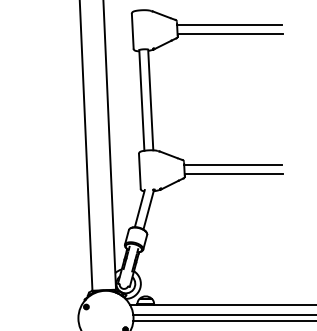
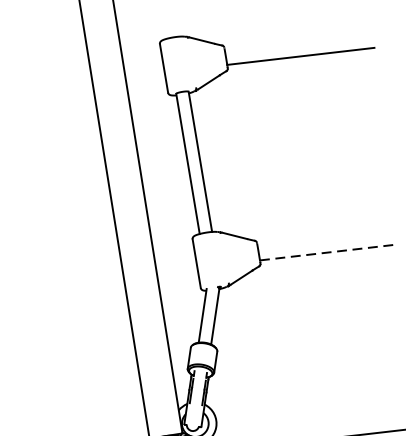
line: (229, 25) -> (298, 44), removed
line: (233, 165) -> (327, 240), removed
line: (233, 174) -> (328, 252), solid -> dashed

